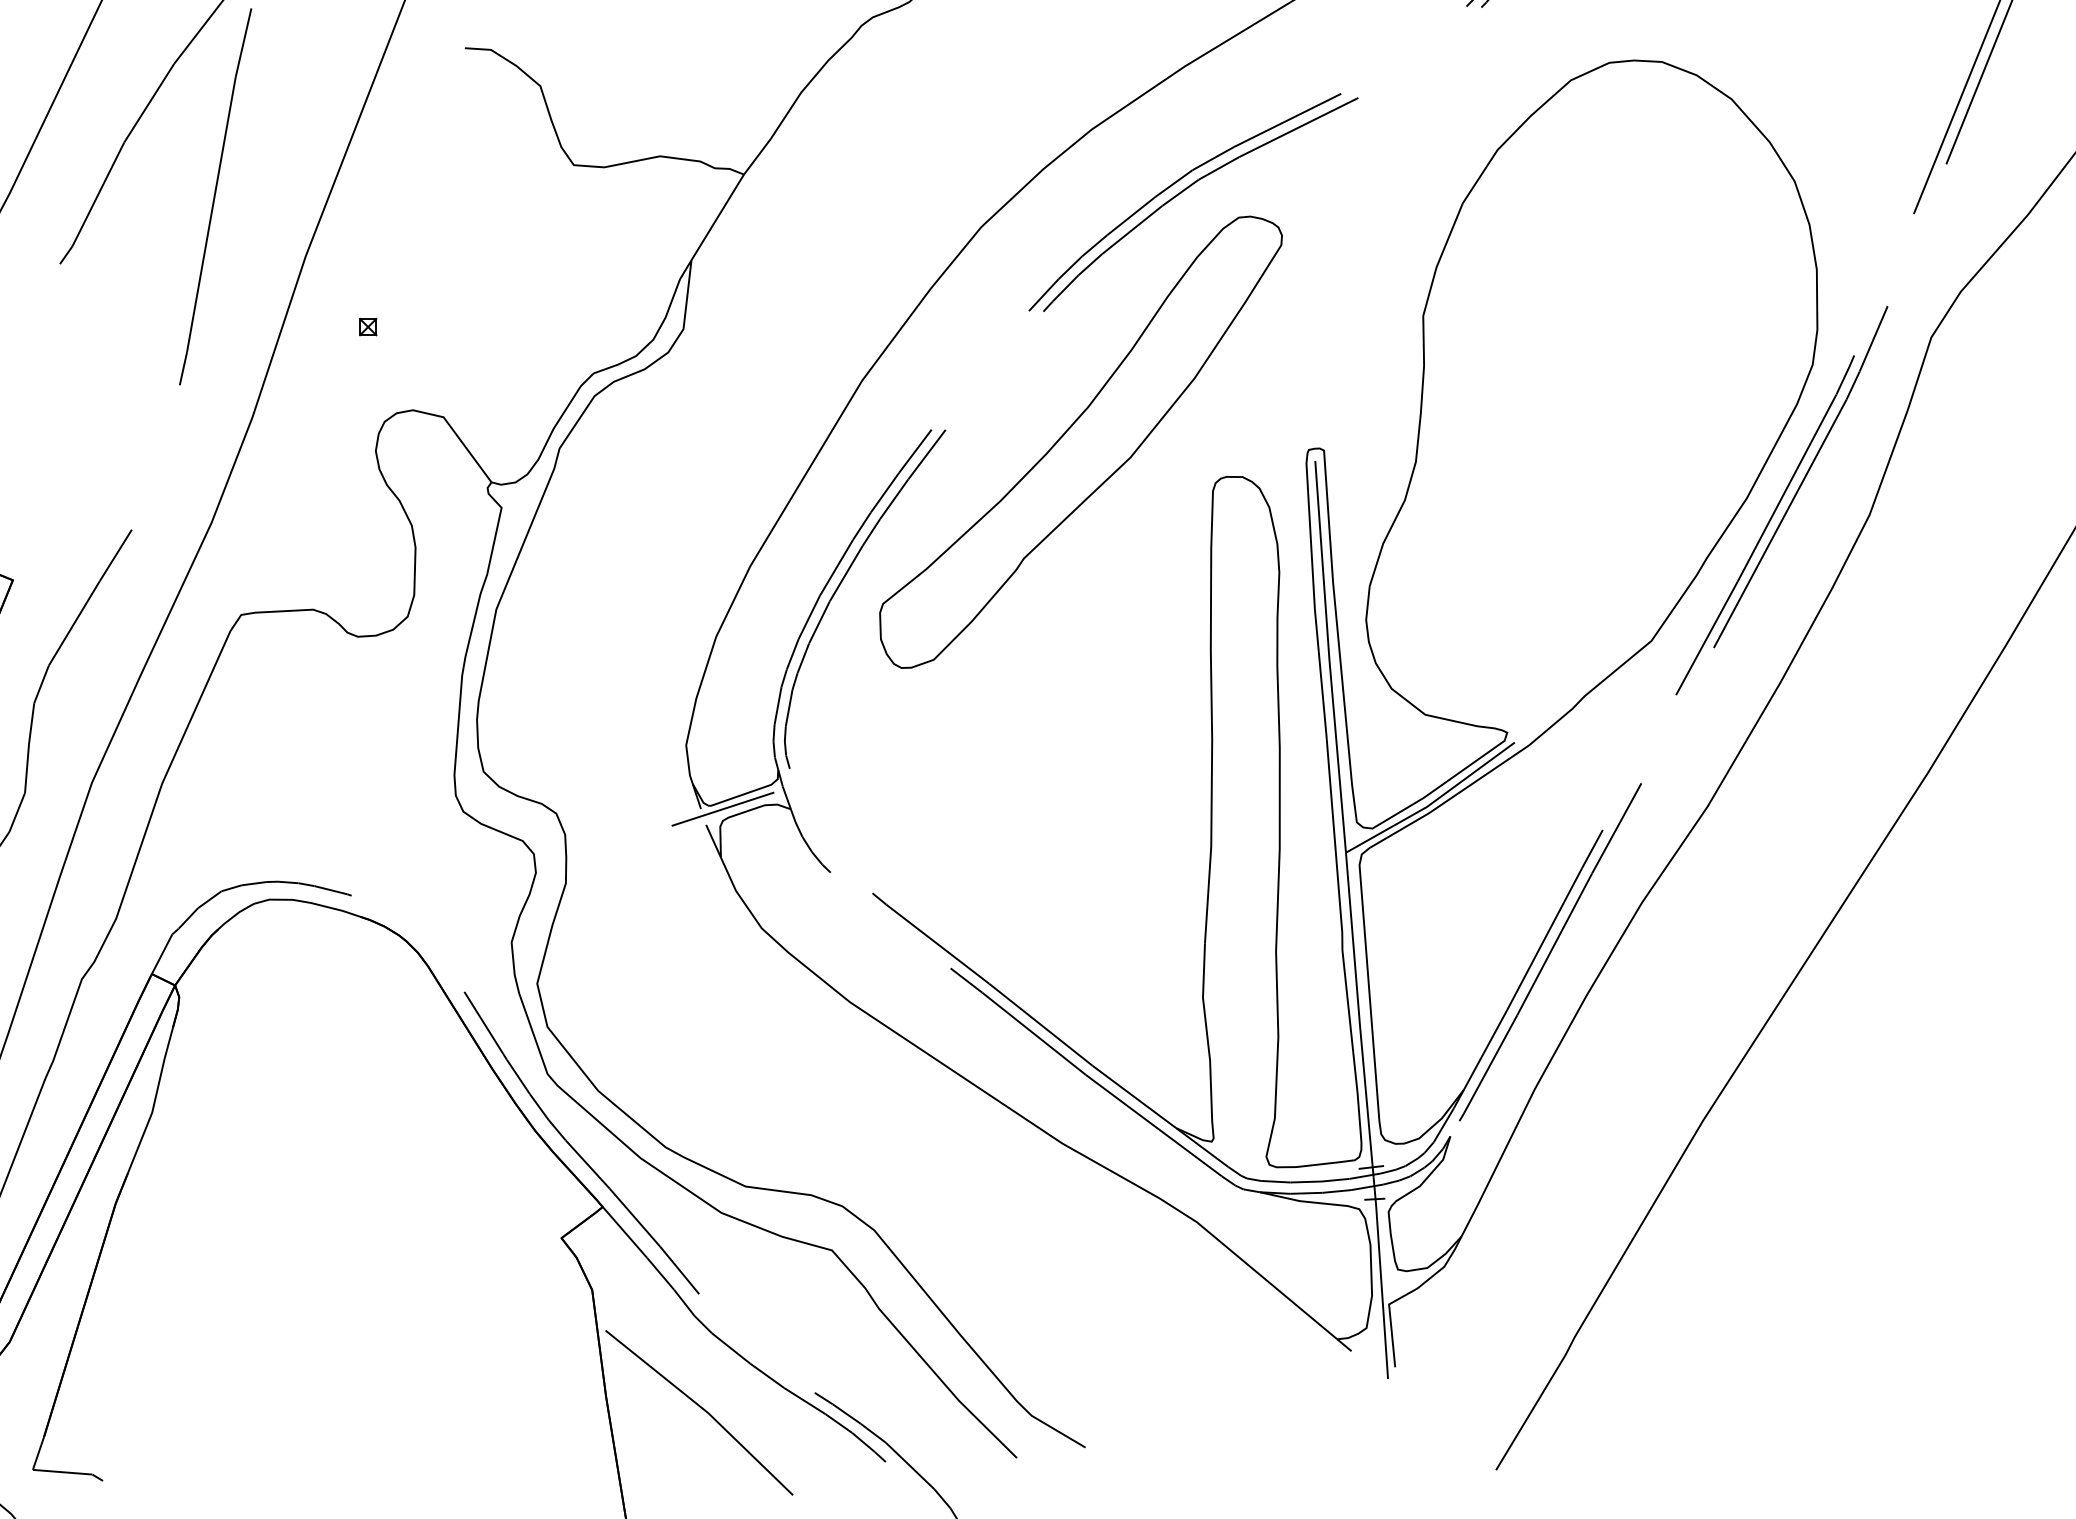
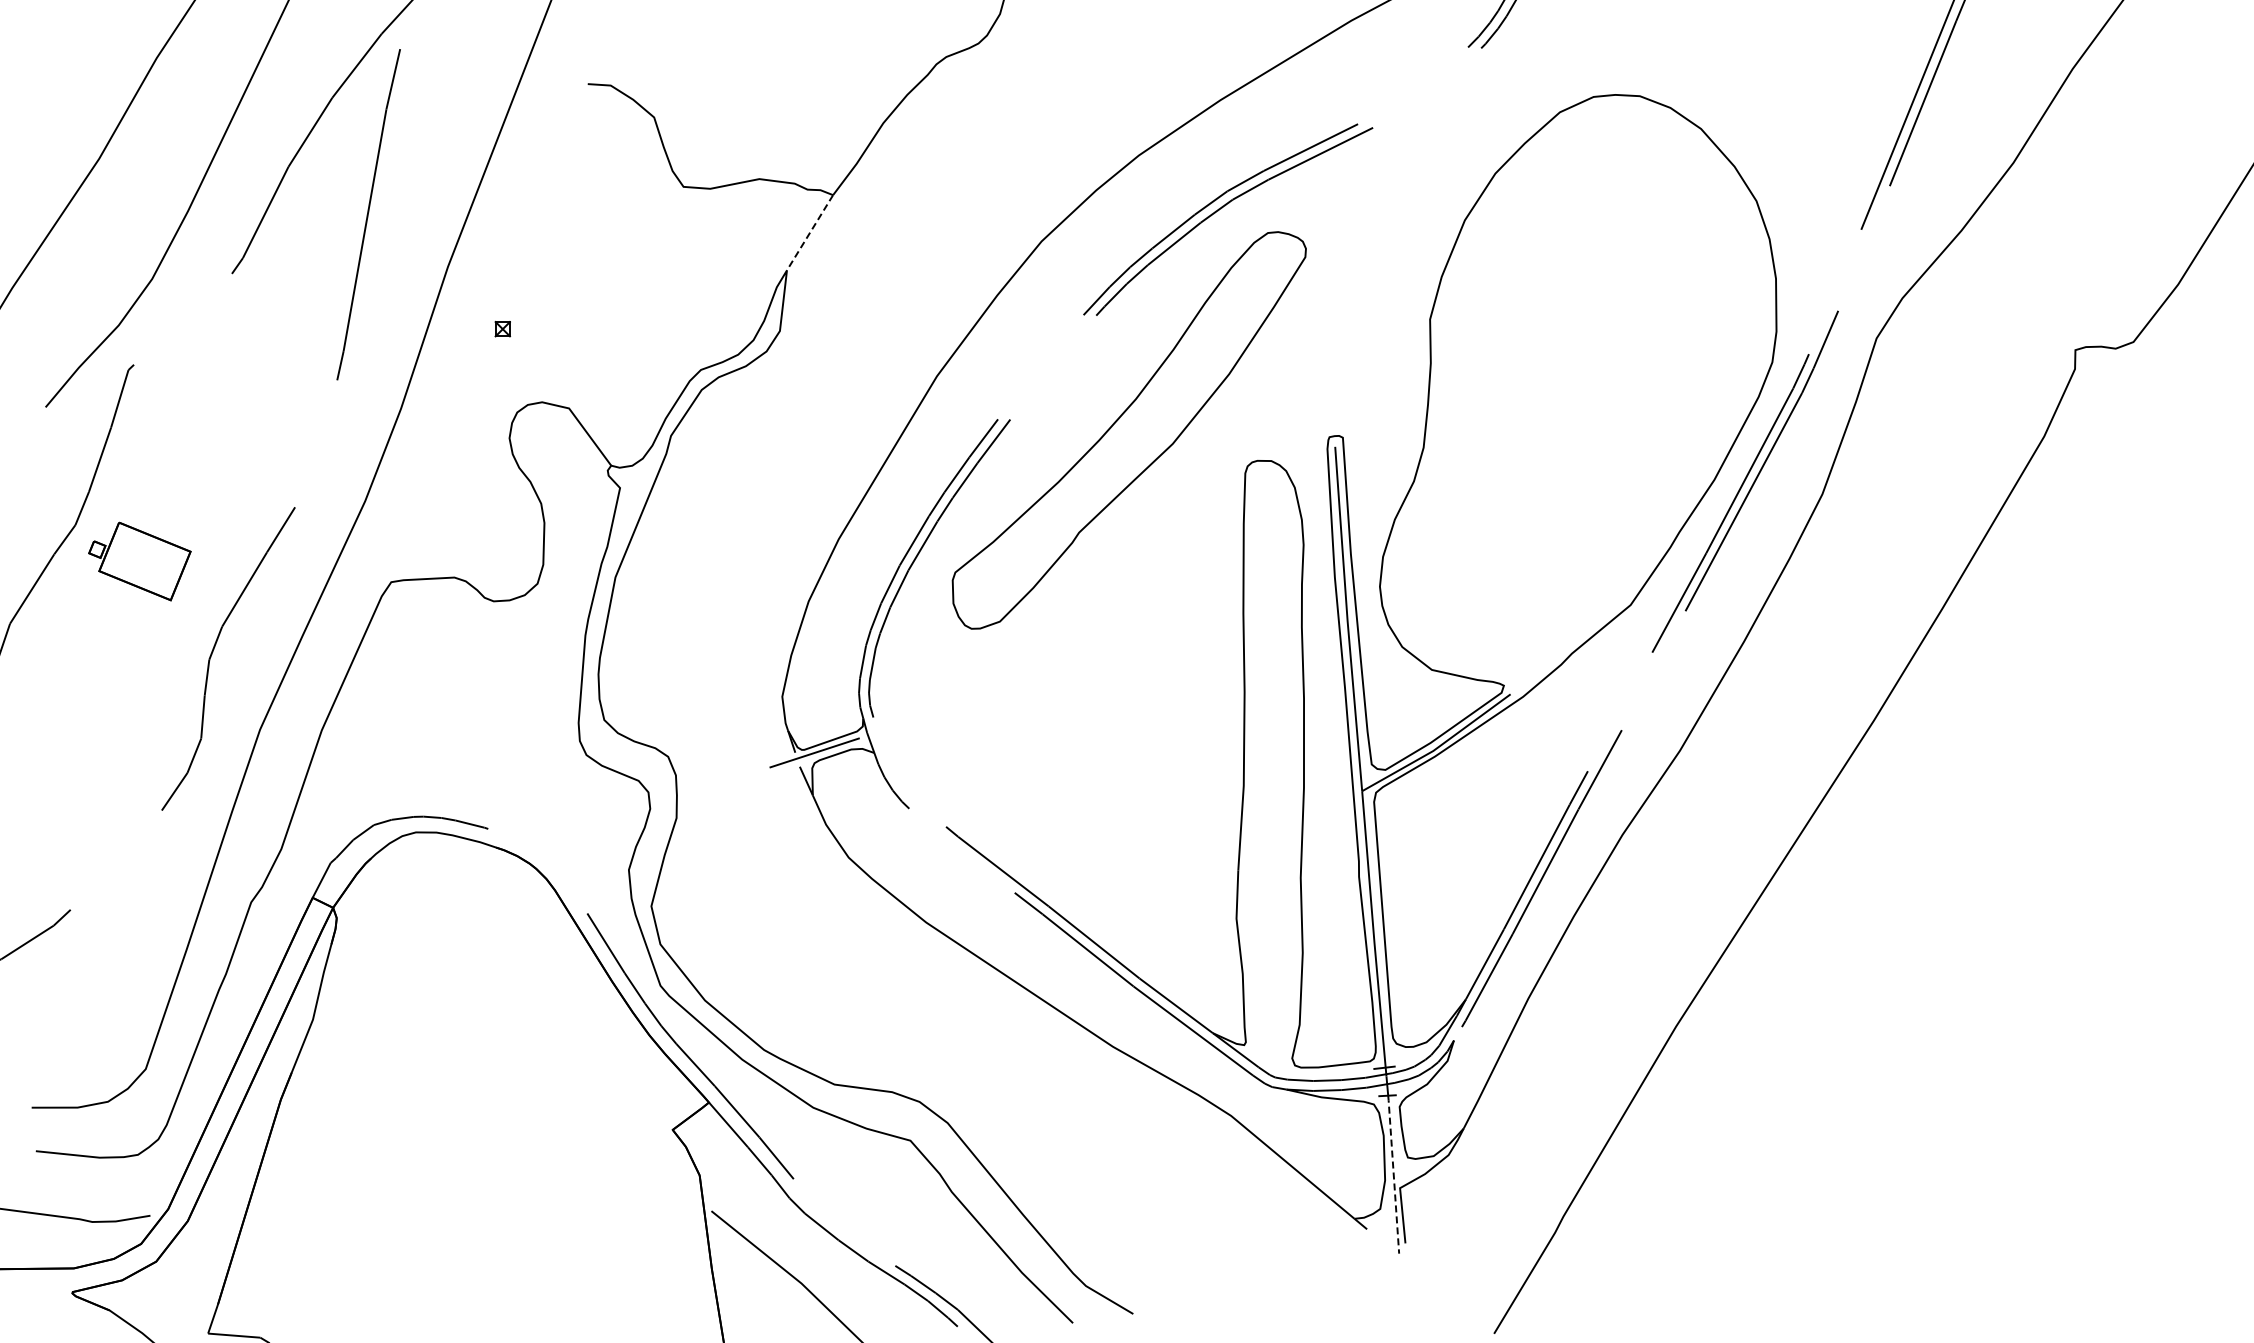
line: (717, 218) -> (809, 233), solid -> dashed
line: (1381, 1288) -> (1393, 1174), solid -> dashed

